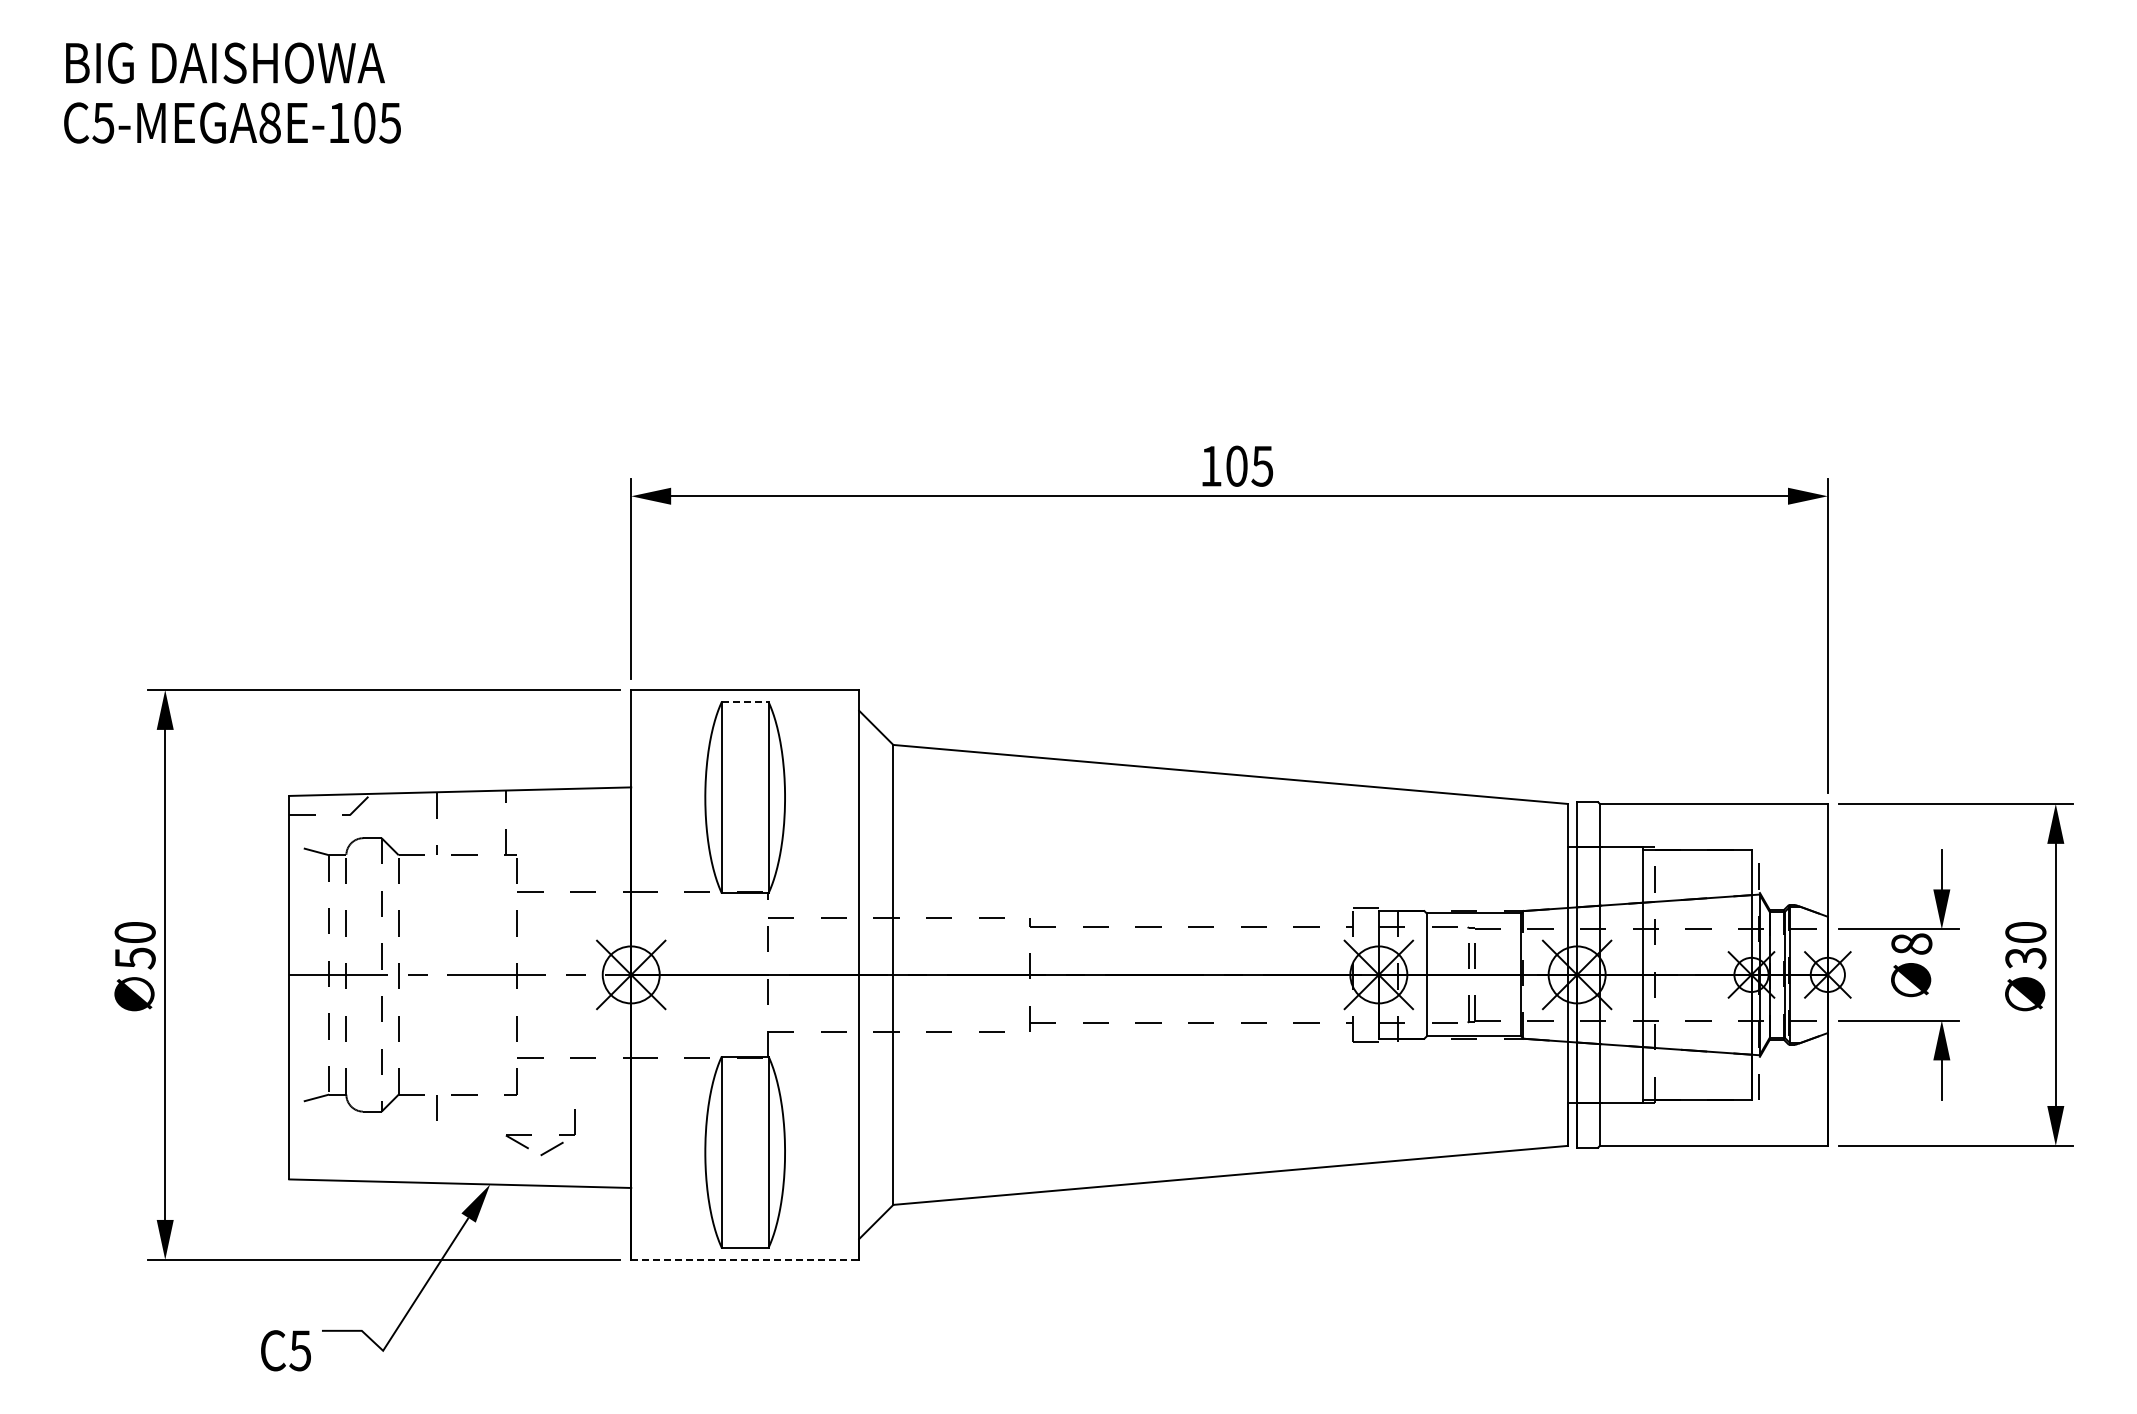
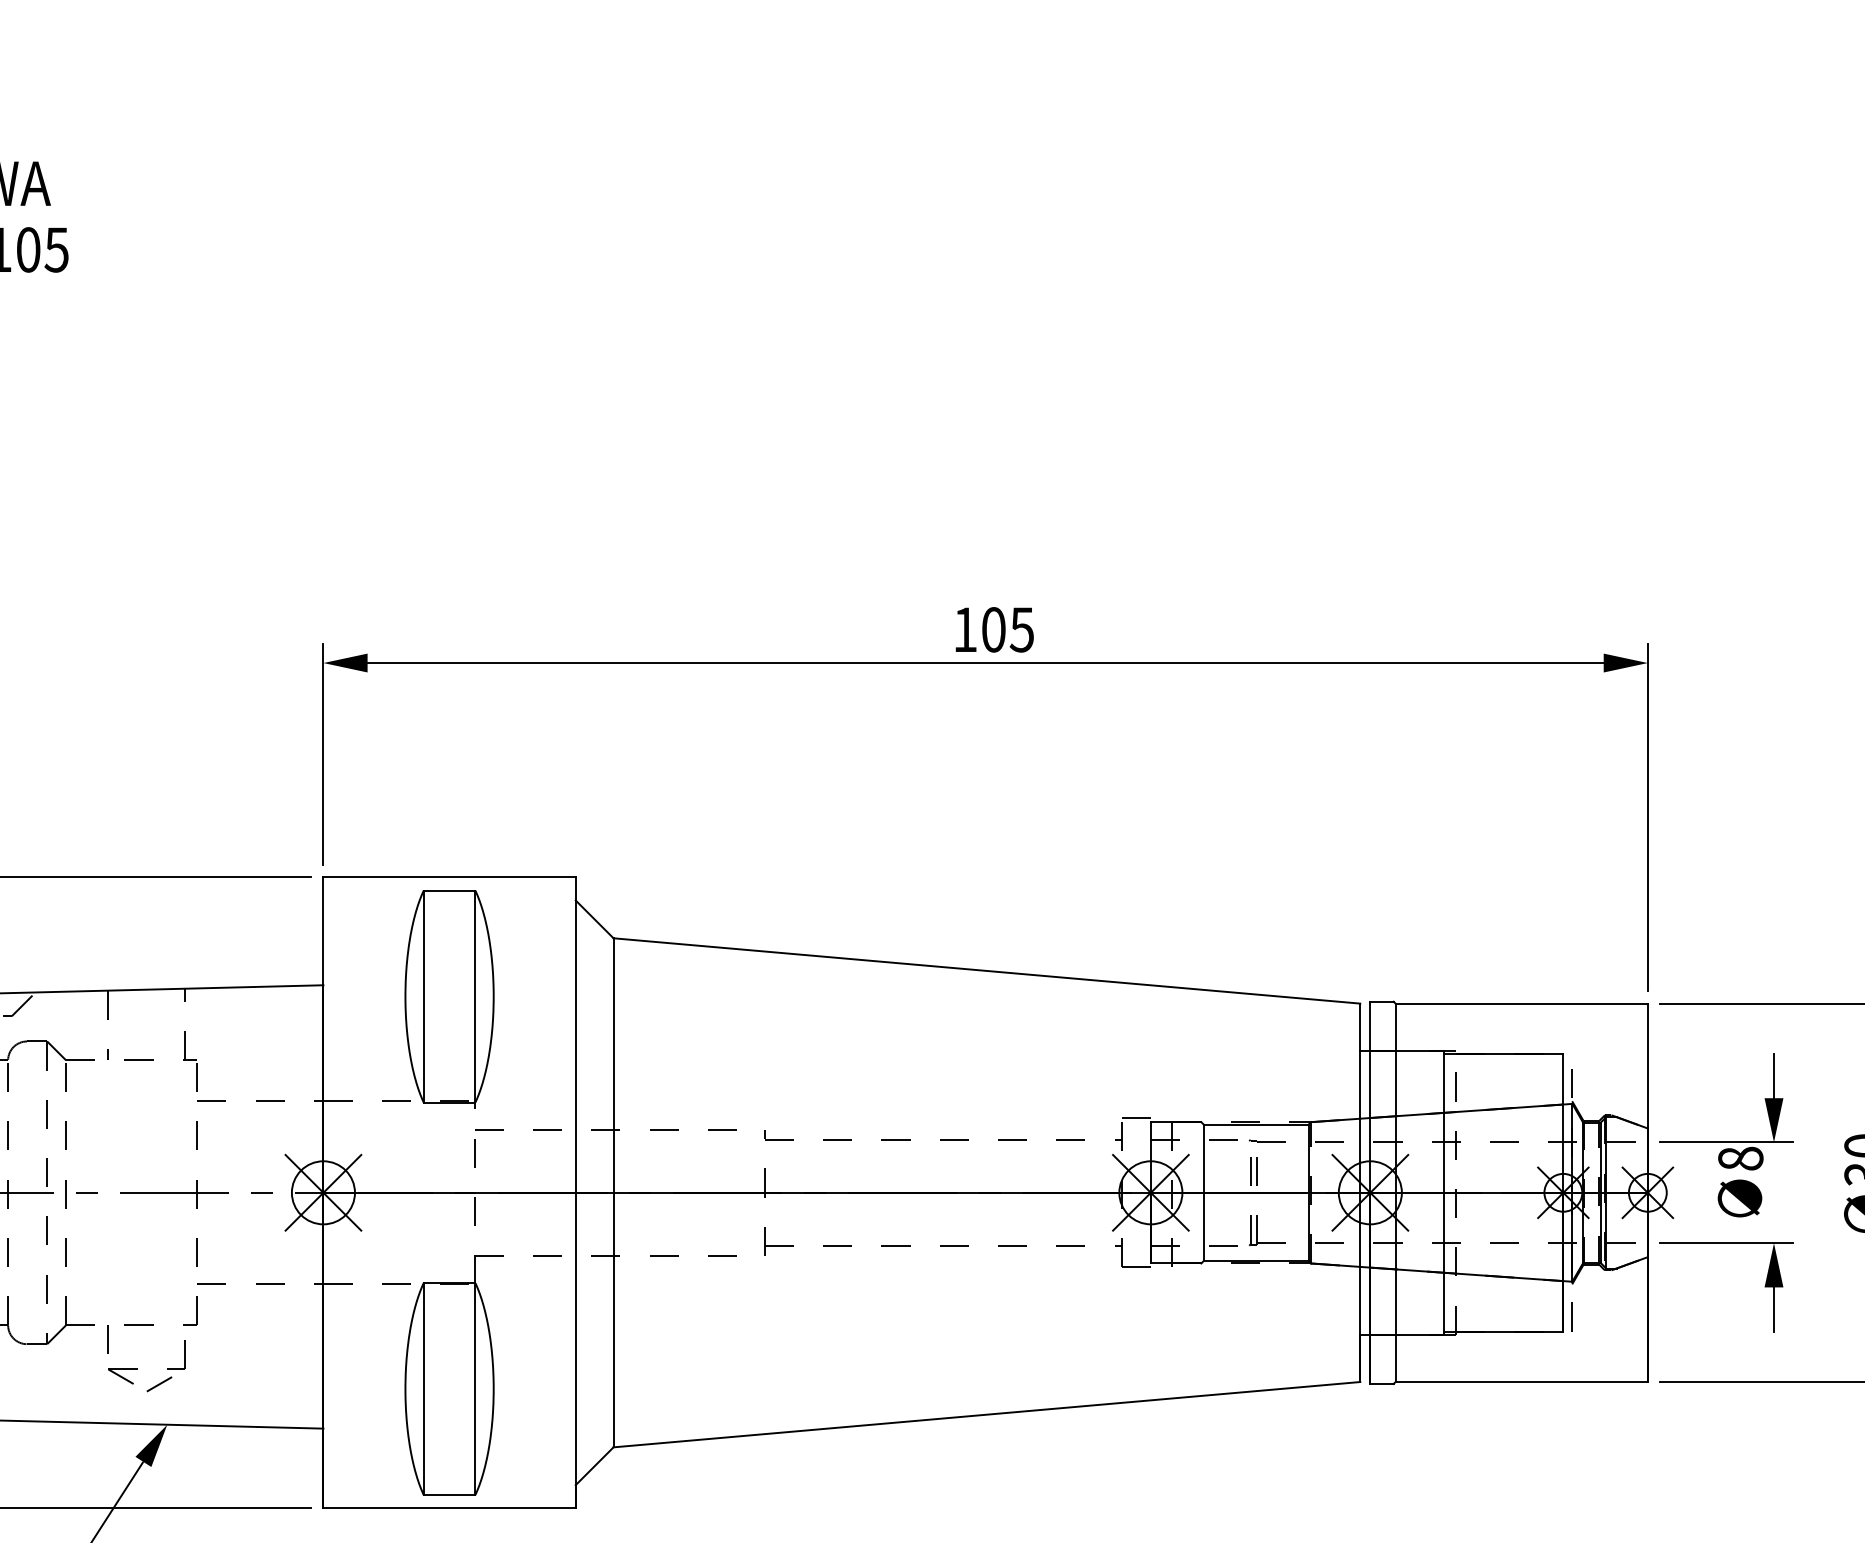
line: (745, 701) -> (449, 890), dashed -> solid
part: (531, 1134) -> (136, 1368), moved
line: (745, 1259) -> (449, 1507), dashed -> solid

